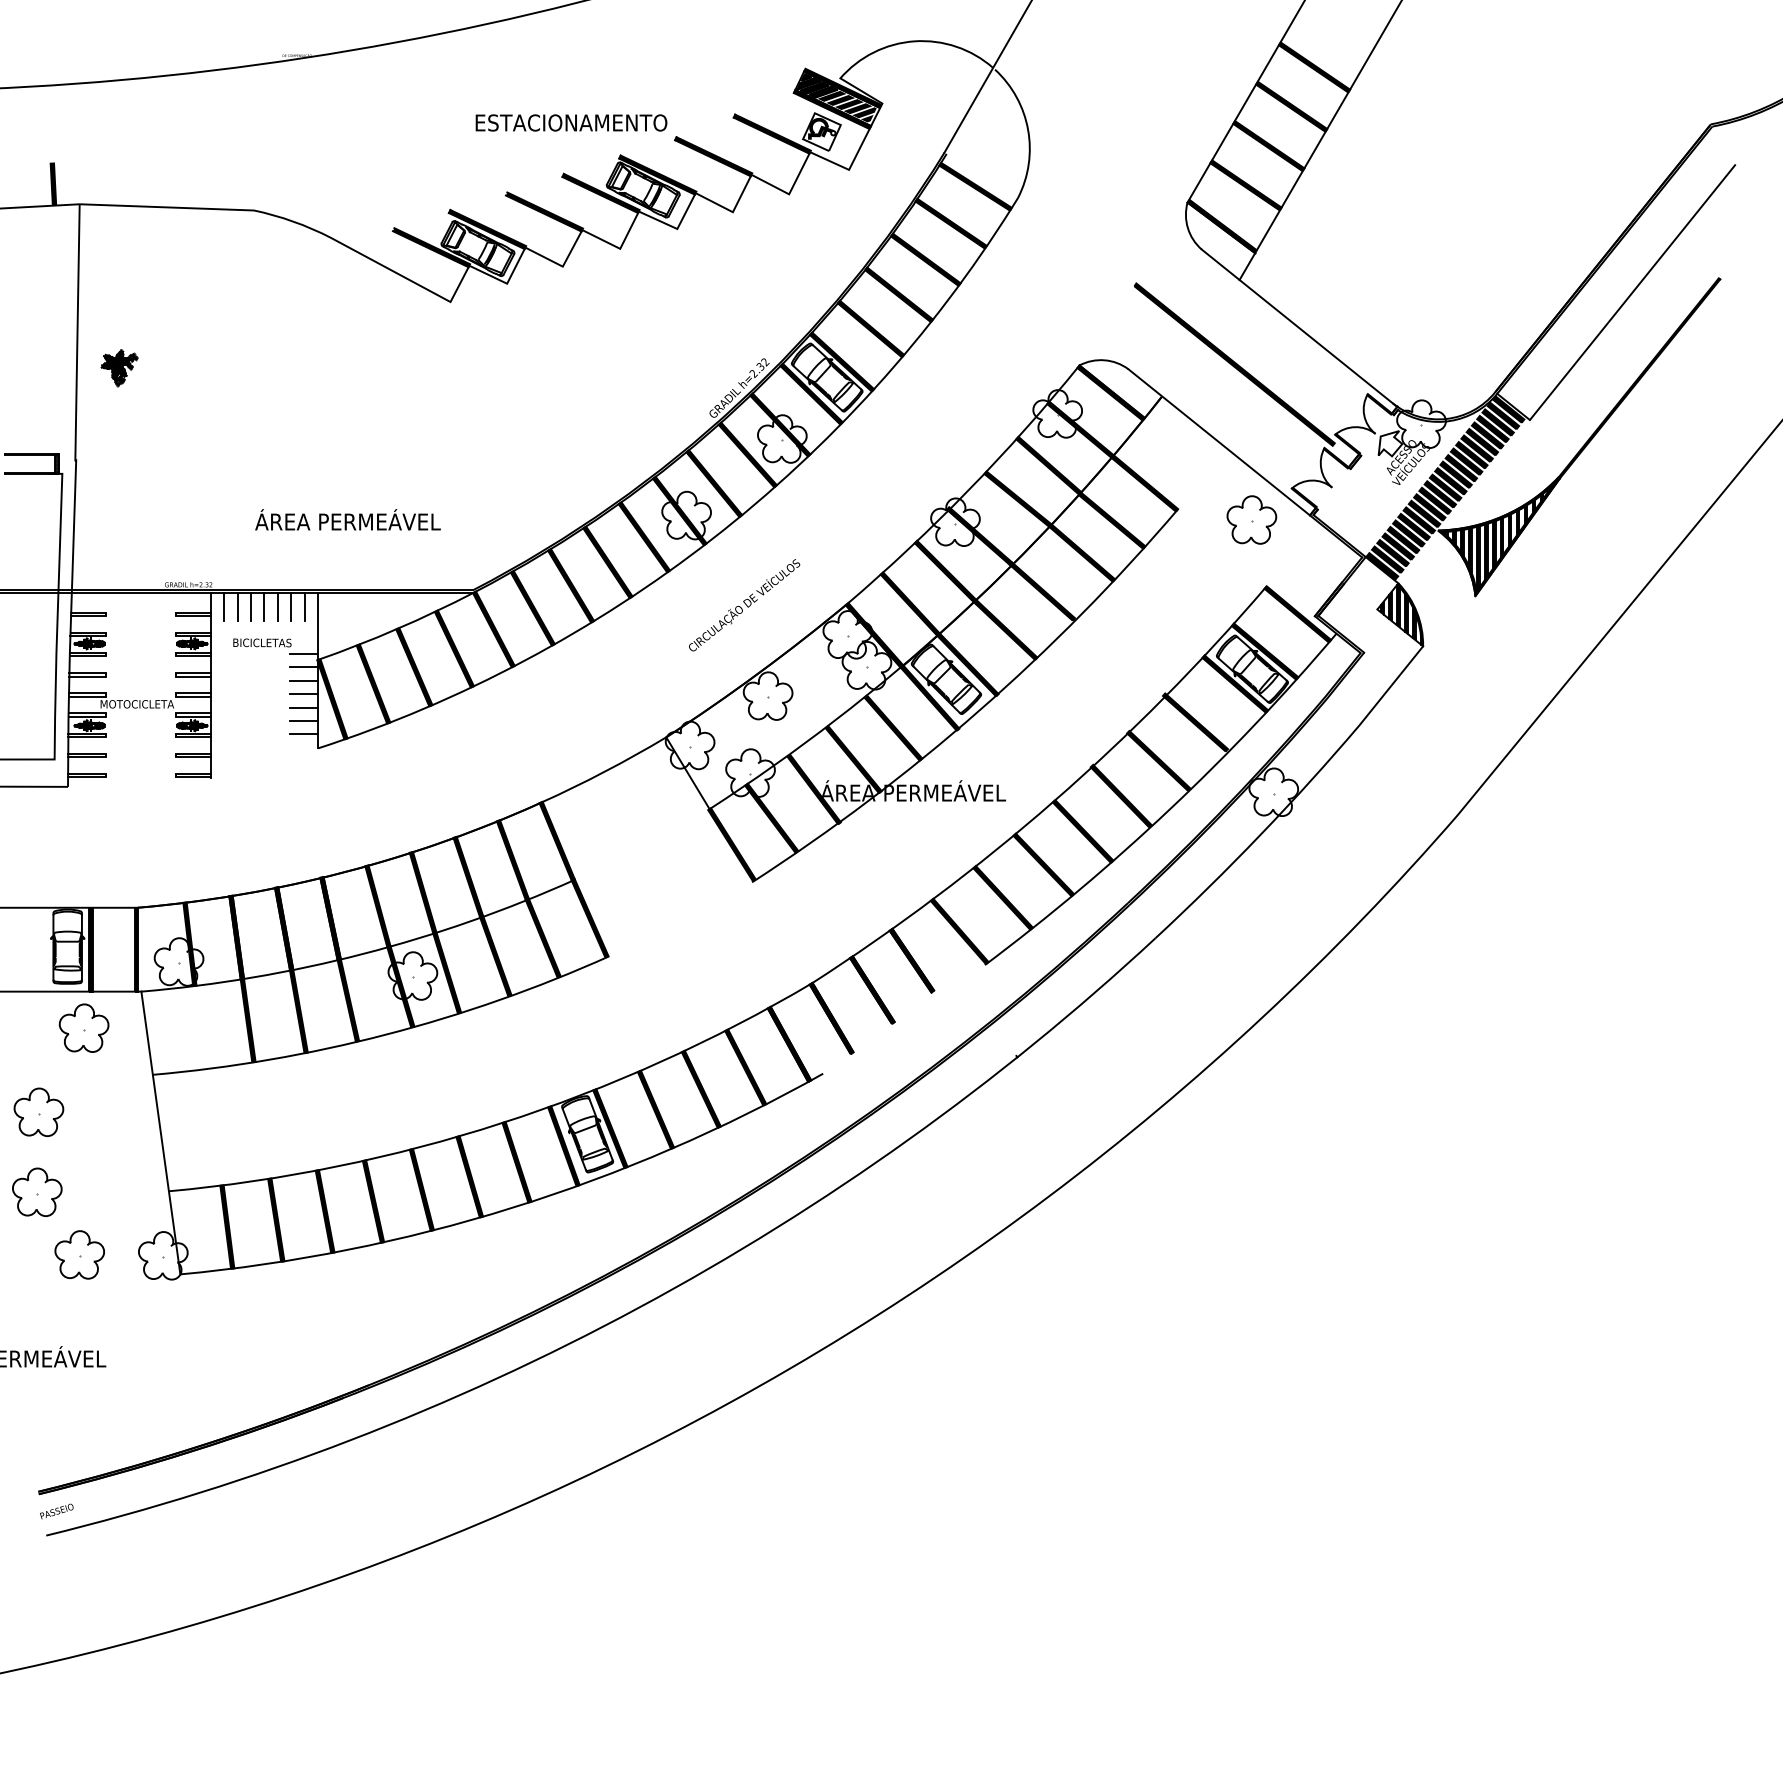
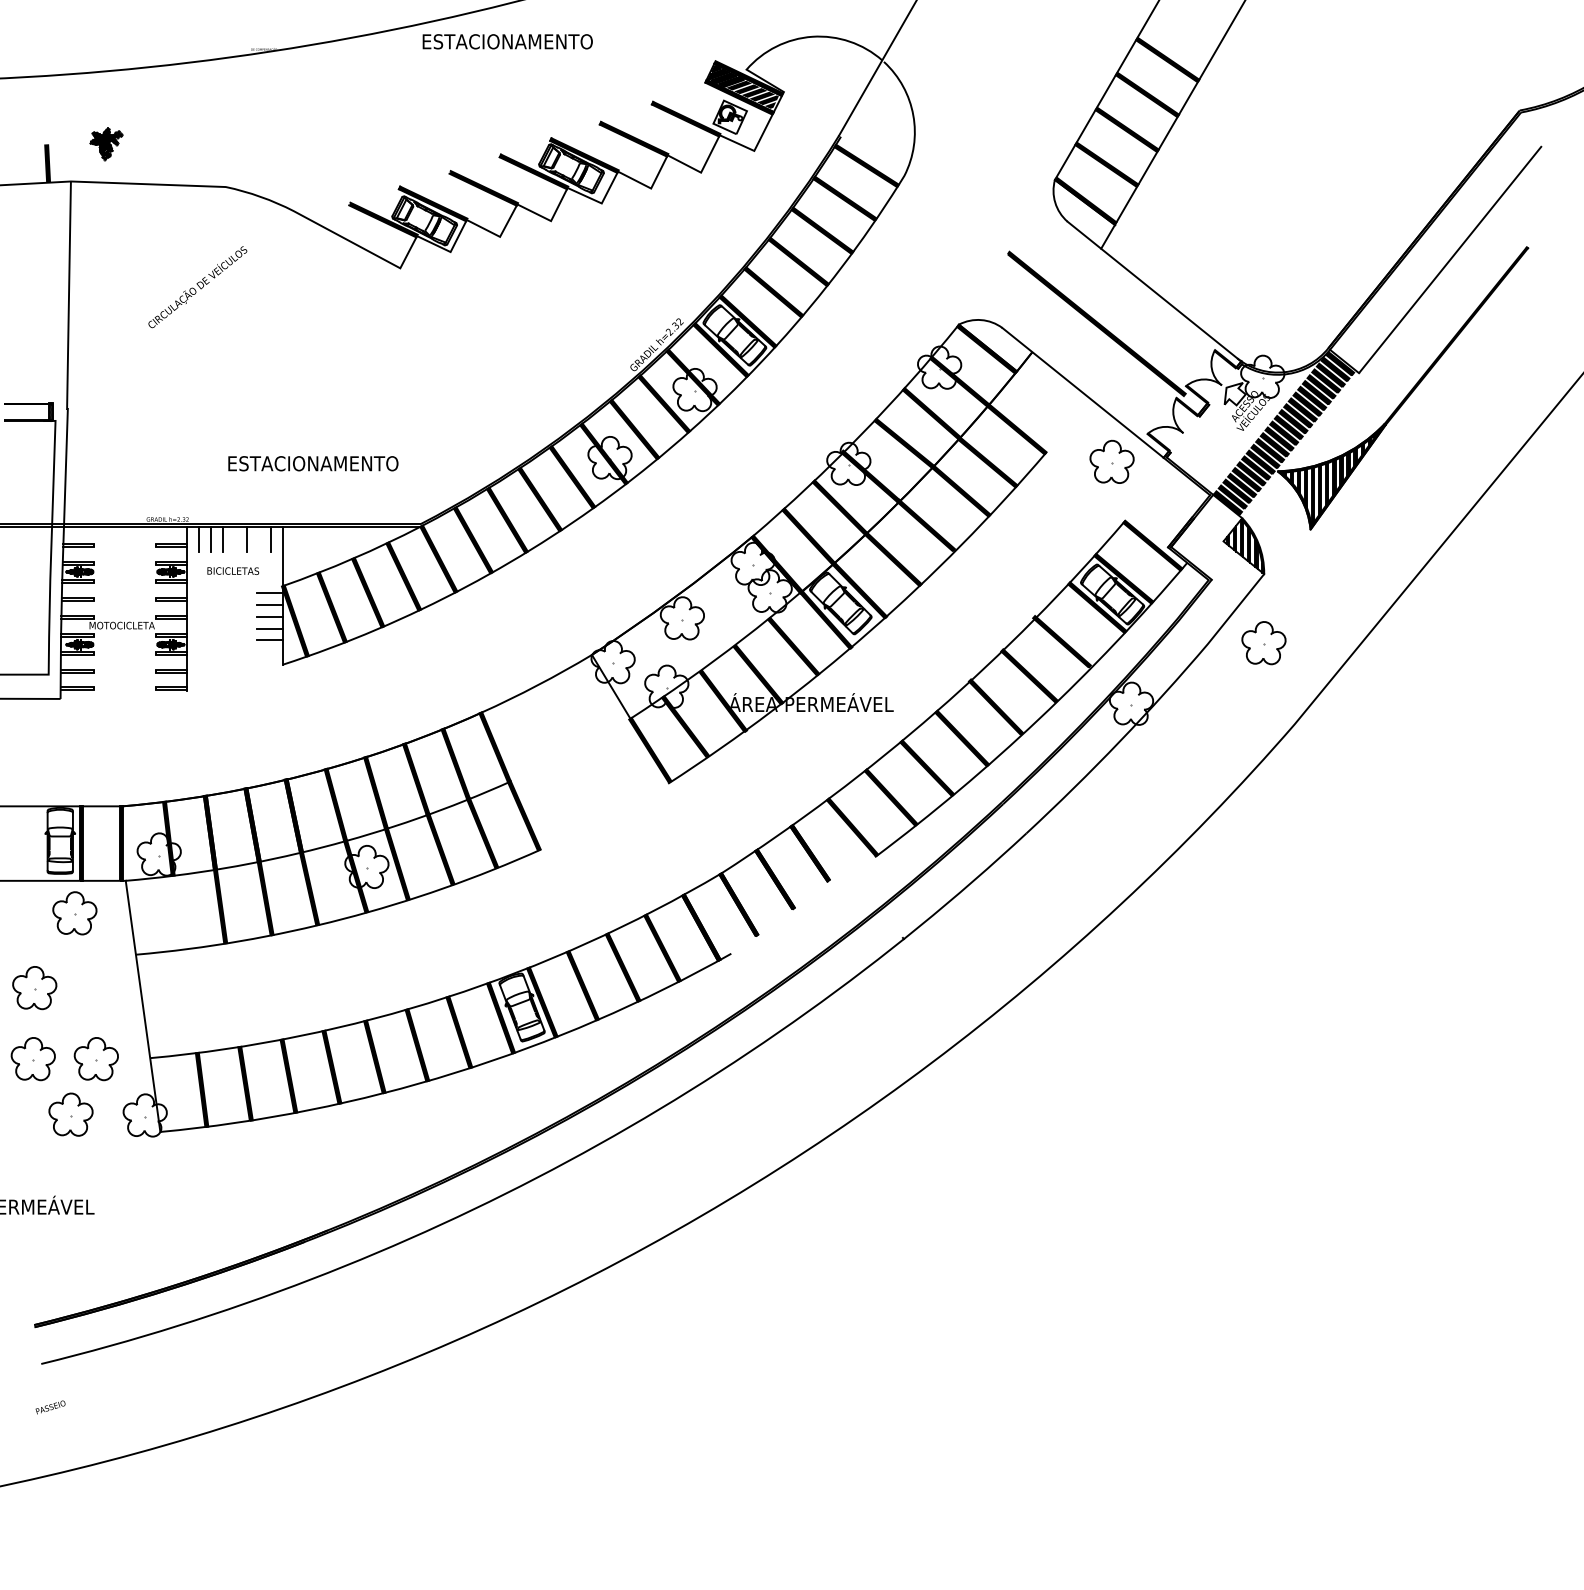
text: (571, 122) -> (507, 41), moved
part: (119, 368) -> (106, 144), moved
text: (351, 519) -> (312, 461), ÁREA PERMEÁVEL -> ESTACIONAMENTO
text: (744, 605) -> (197, 287), moved
line: (264, 606) -> (235, 538), removed
line: (291, 606) -> (259, 538), removed
line: (303, 653) -> (269, 580), removed
part: (1422, 723) -> (1263, 642), added
line: (303, 734) -> (269, 652), removed
part: (108, 1191) -> (96, 1058), added
text: (56, 1511) -> (50, 1407), moved

